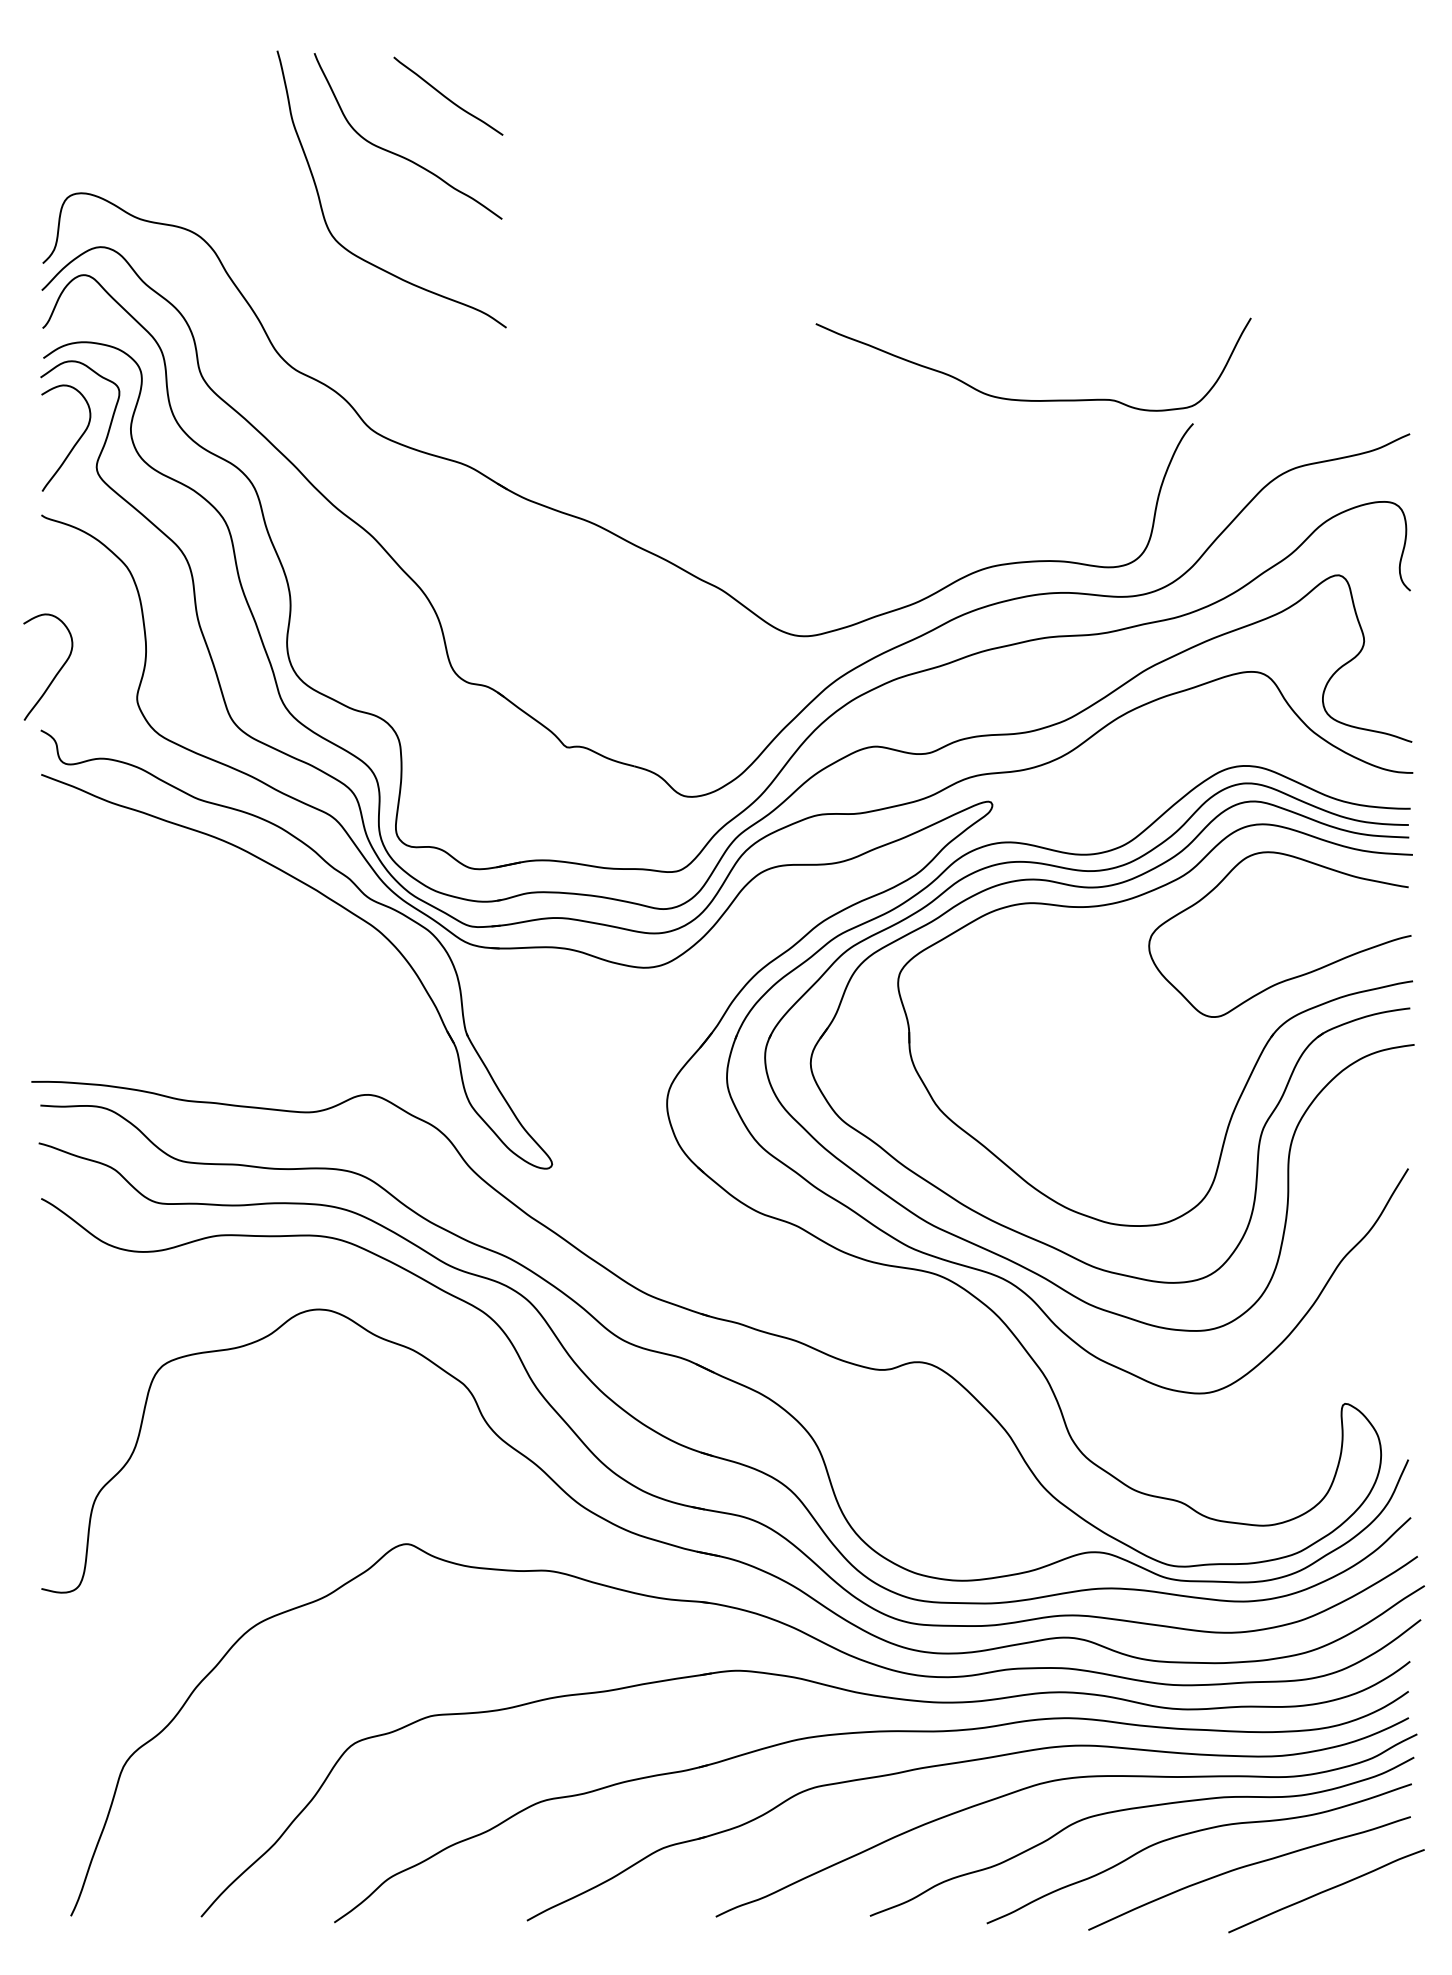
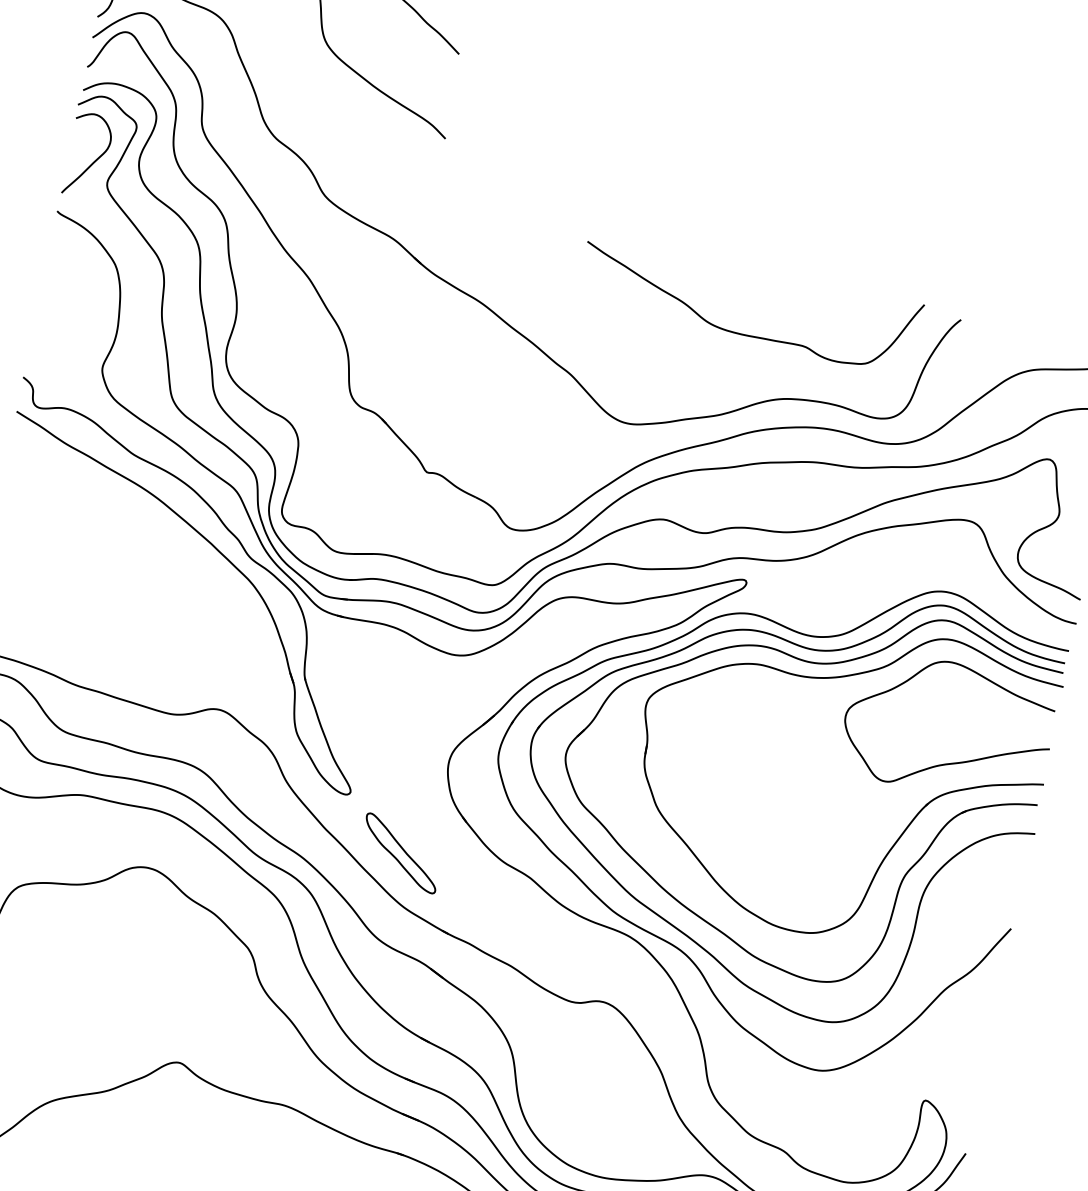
curve: (1029, 399) -> (740, 333), moved
curve: (57, 671) -> (45, 334), removed
part: (630, 1227) -> (401, 853), added

